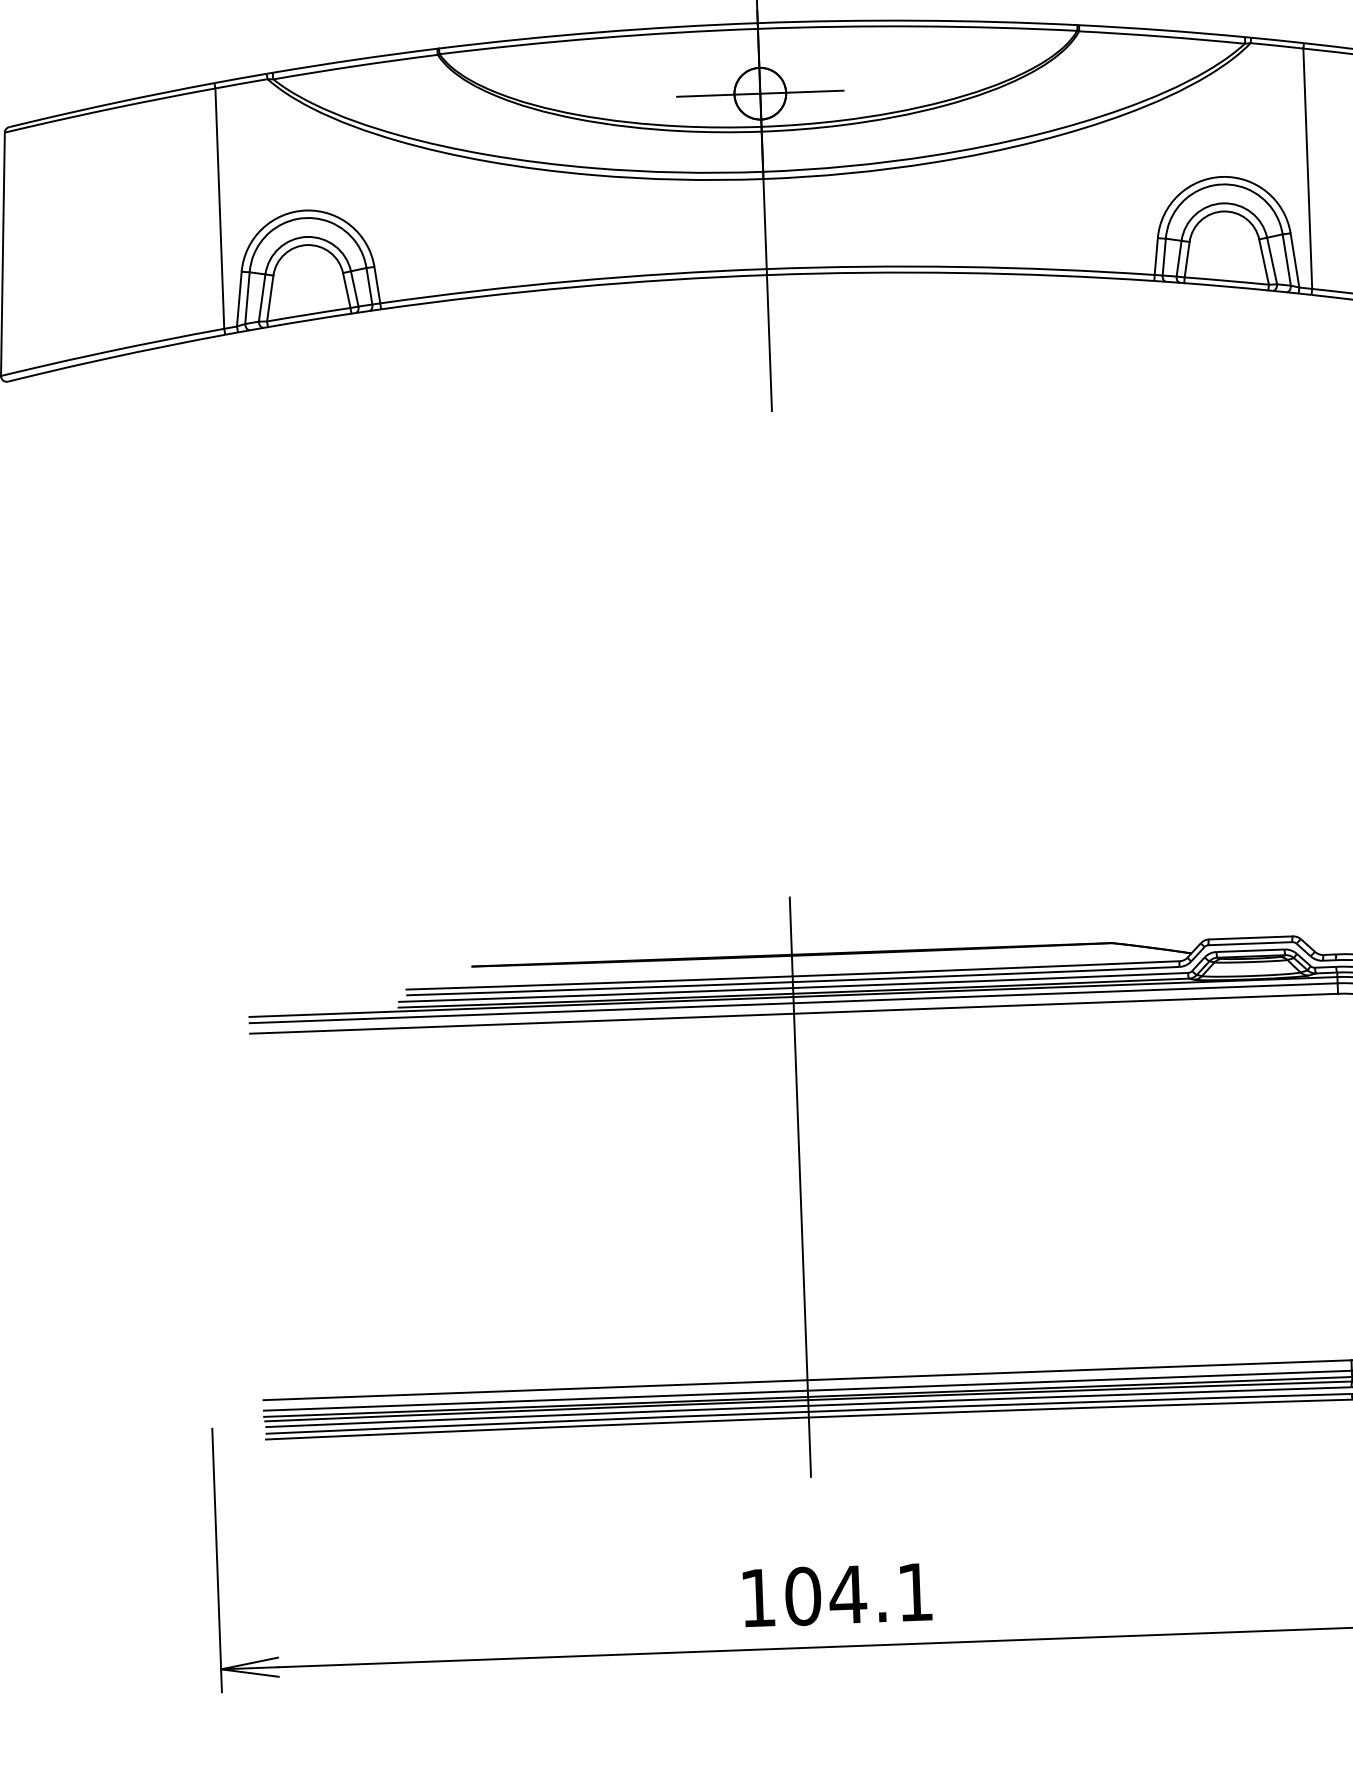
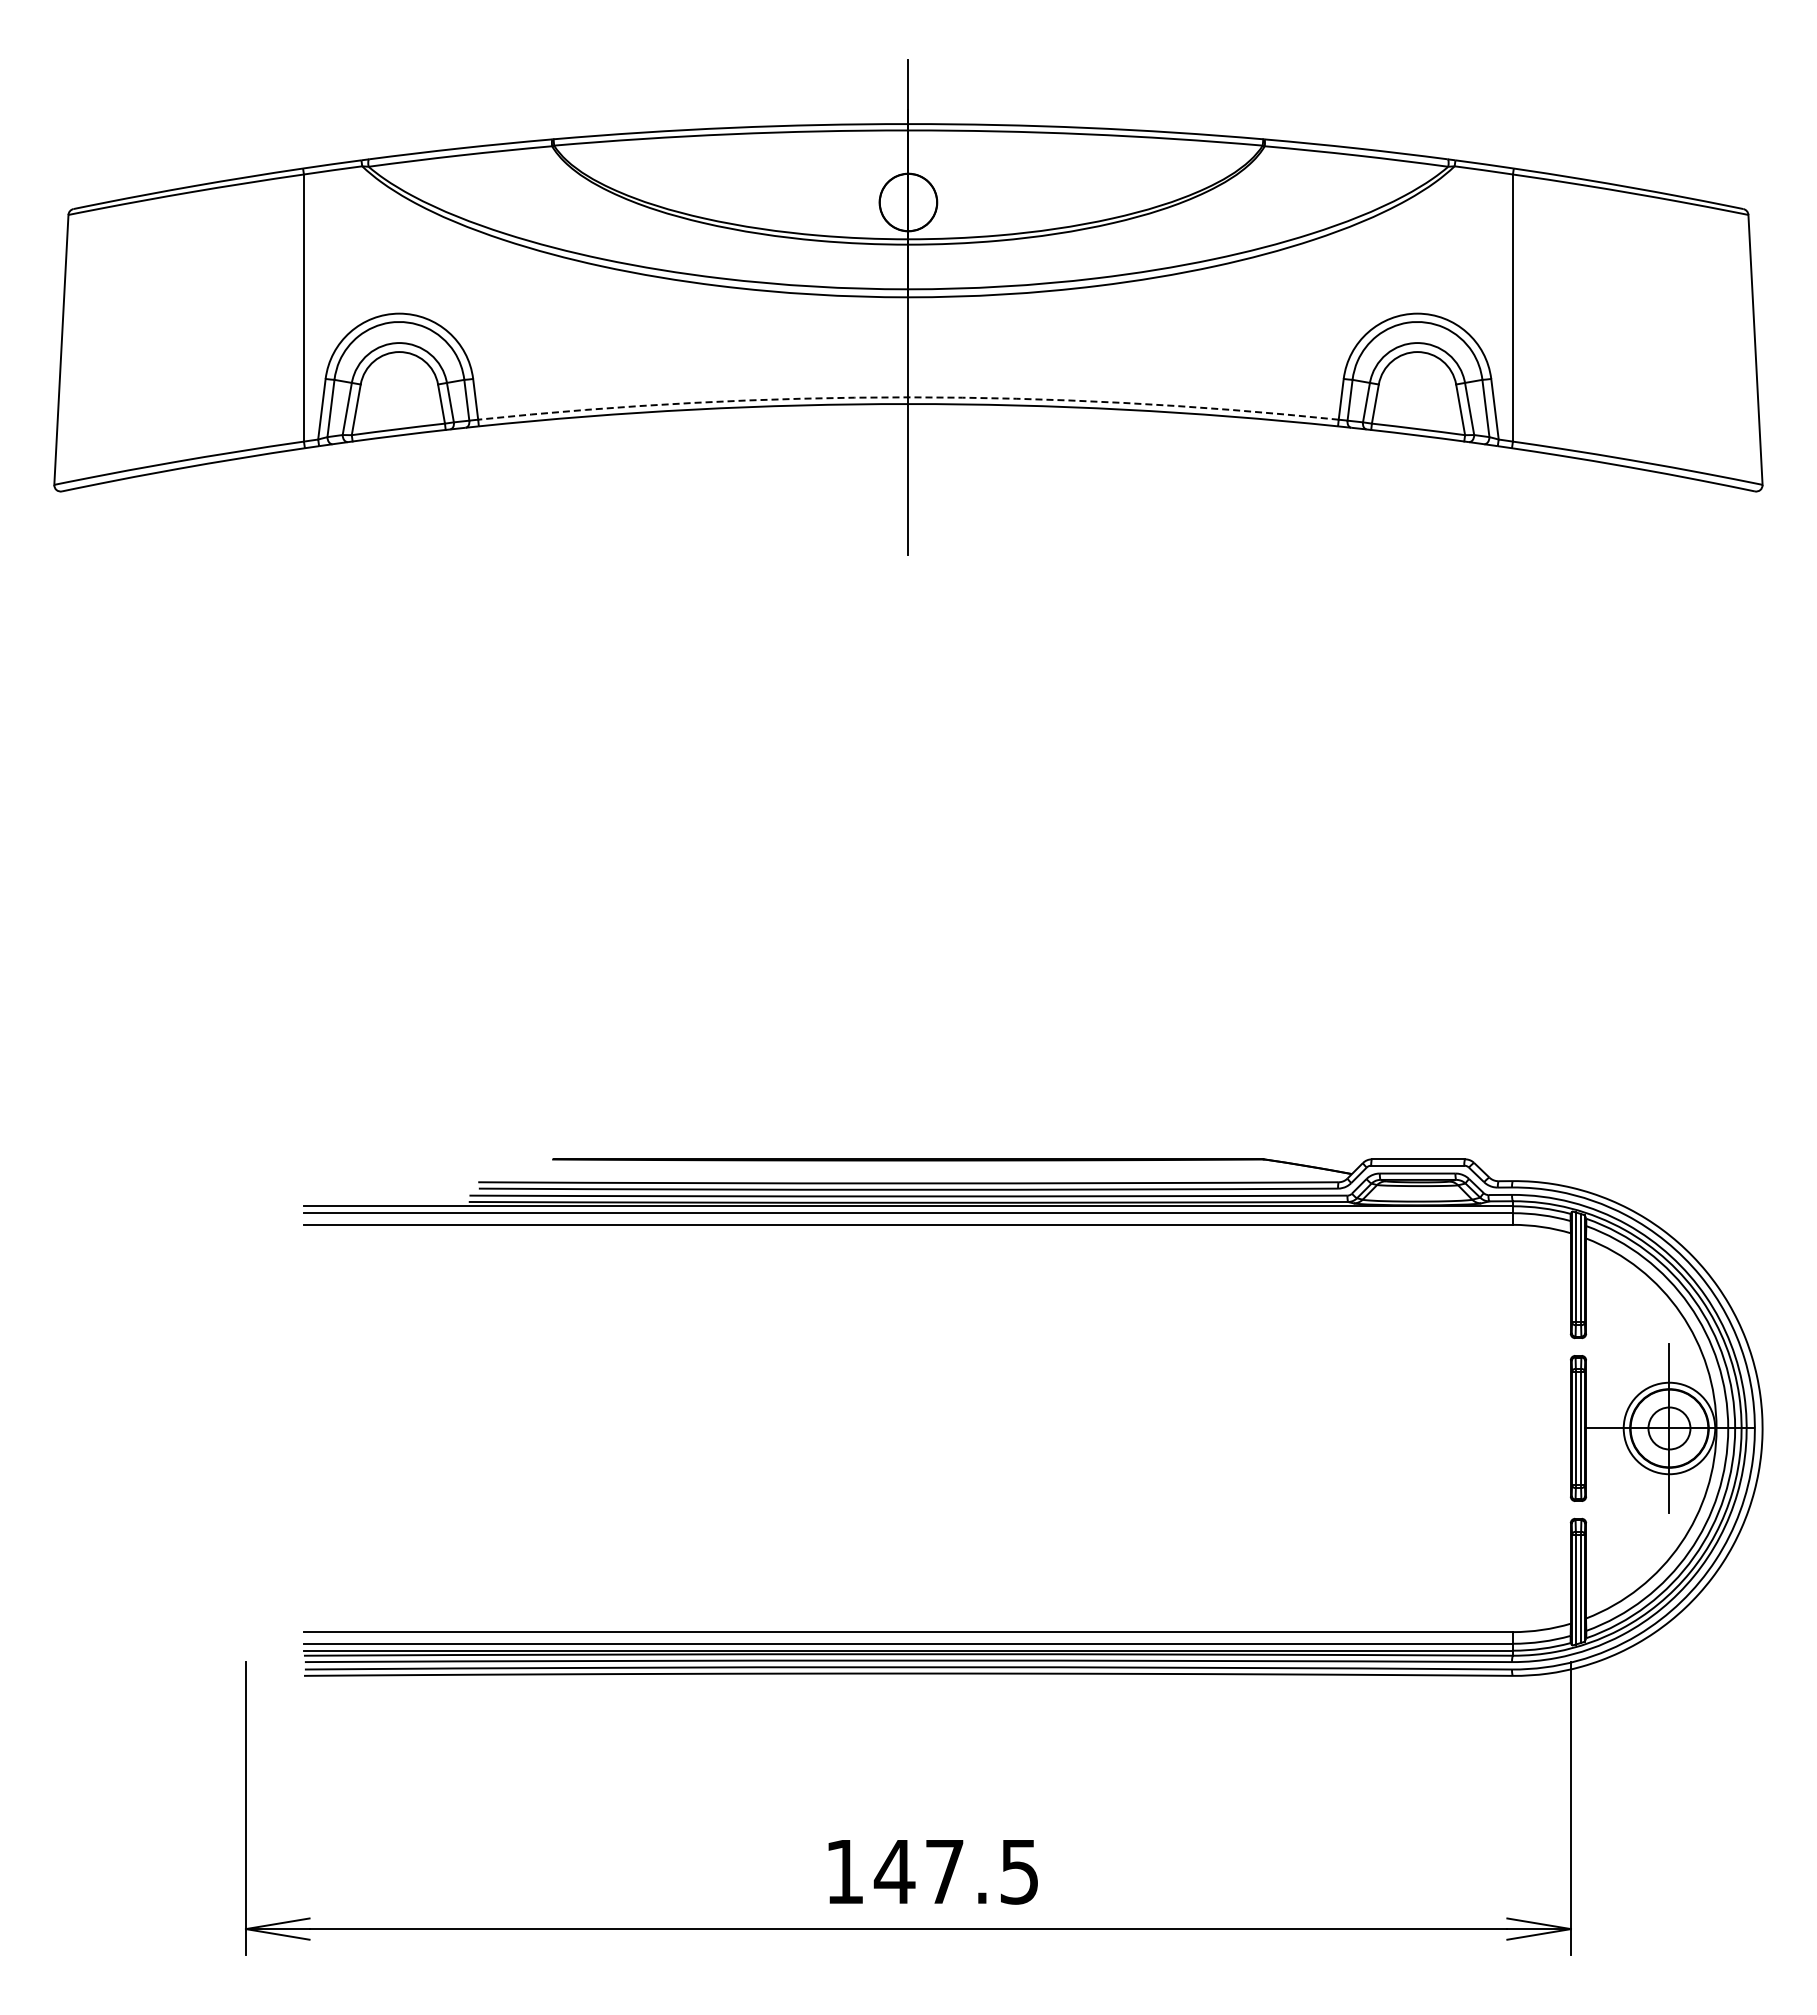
line: (760, 93) -> (908, 202), removed
arc: (766, 269) -> (908, 397), solid -> dashed
line: (800, 1187) -> (908, 1417), removed
text: (857, 1594) -> (955, 1871), 104.1 -> 147.5

